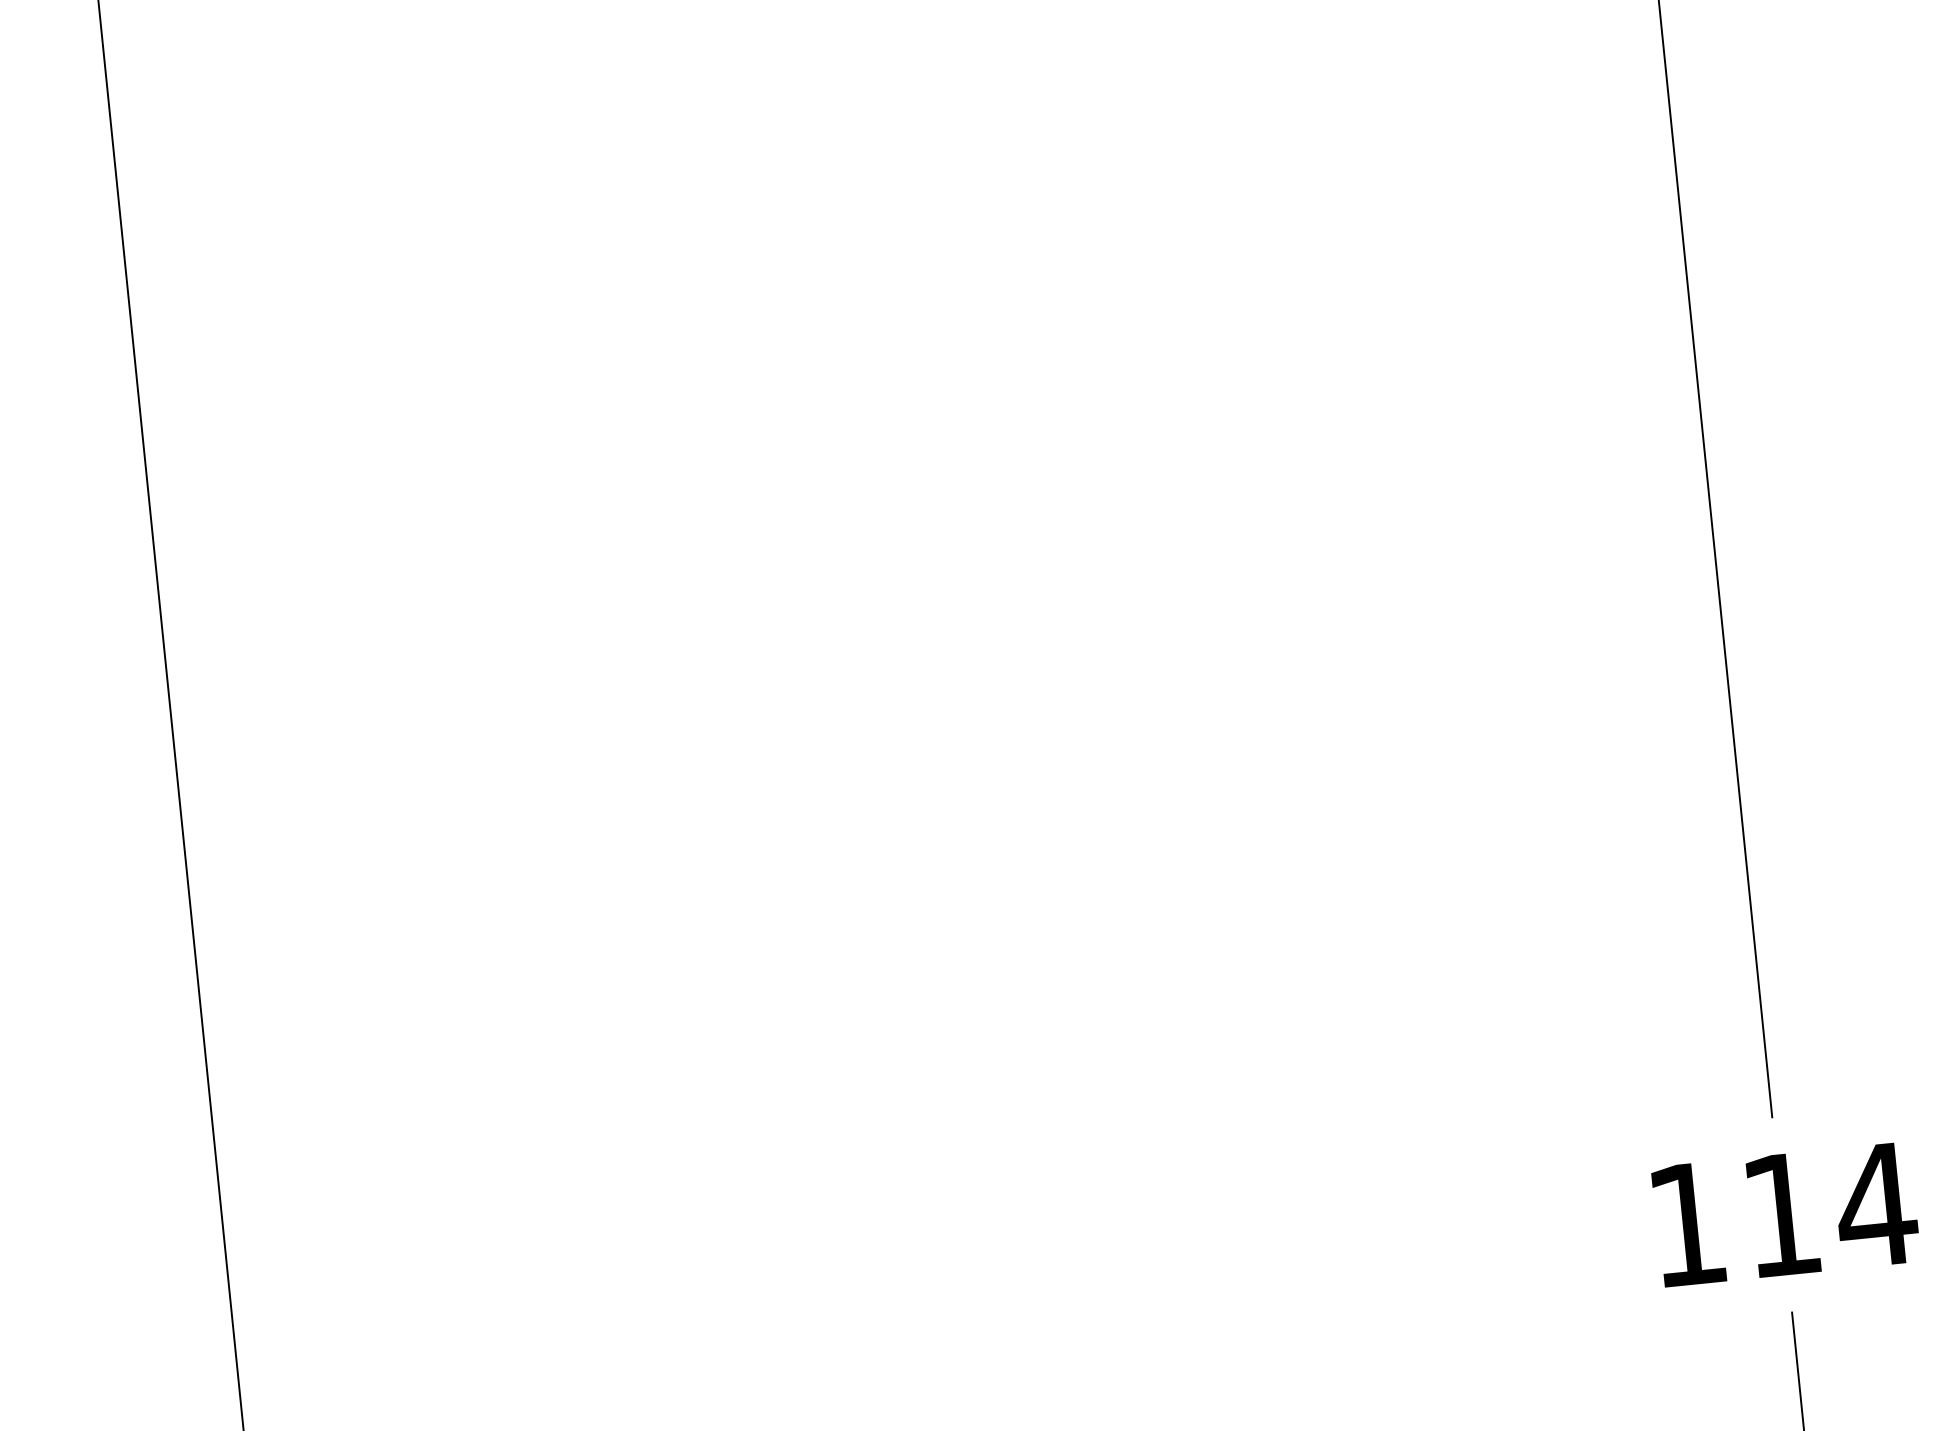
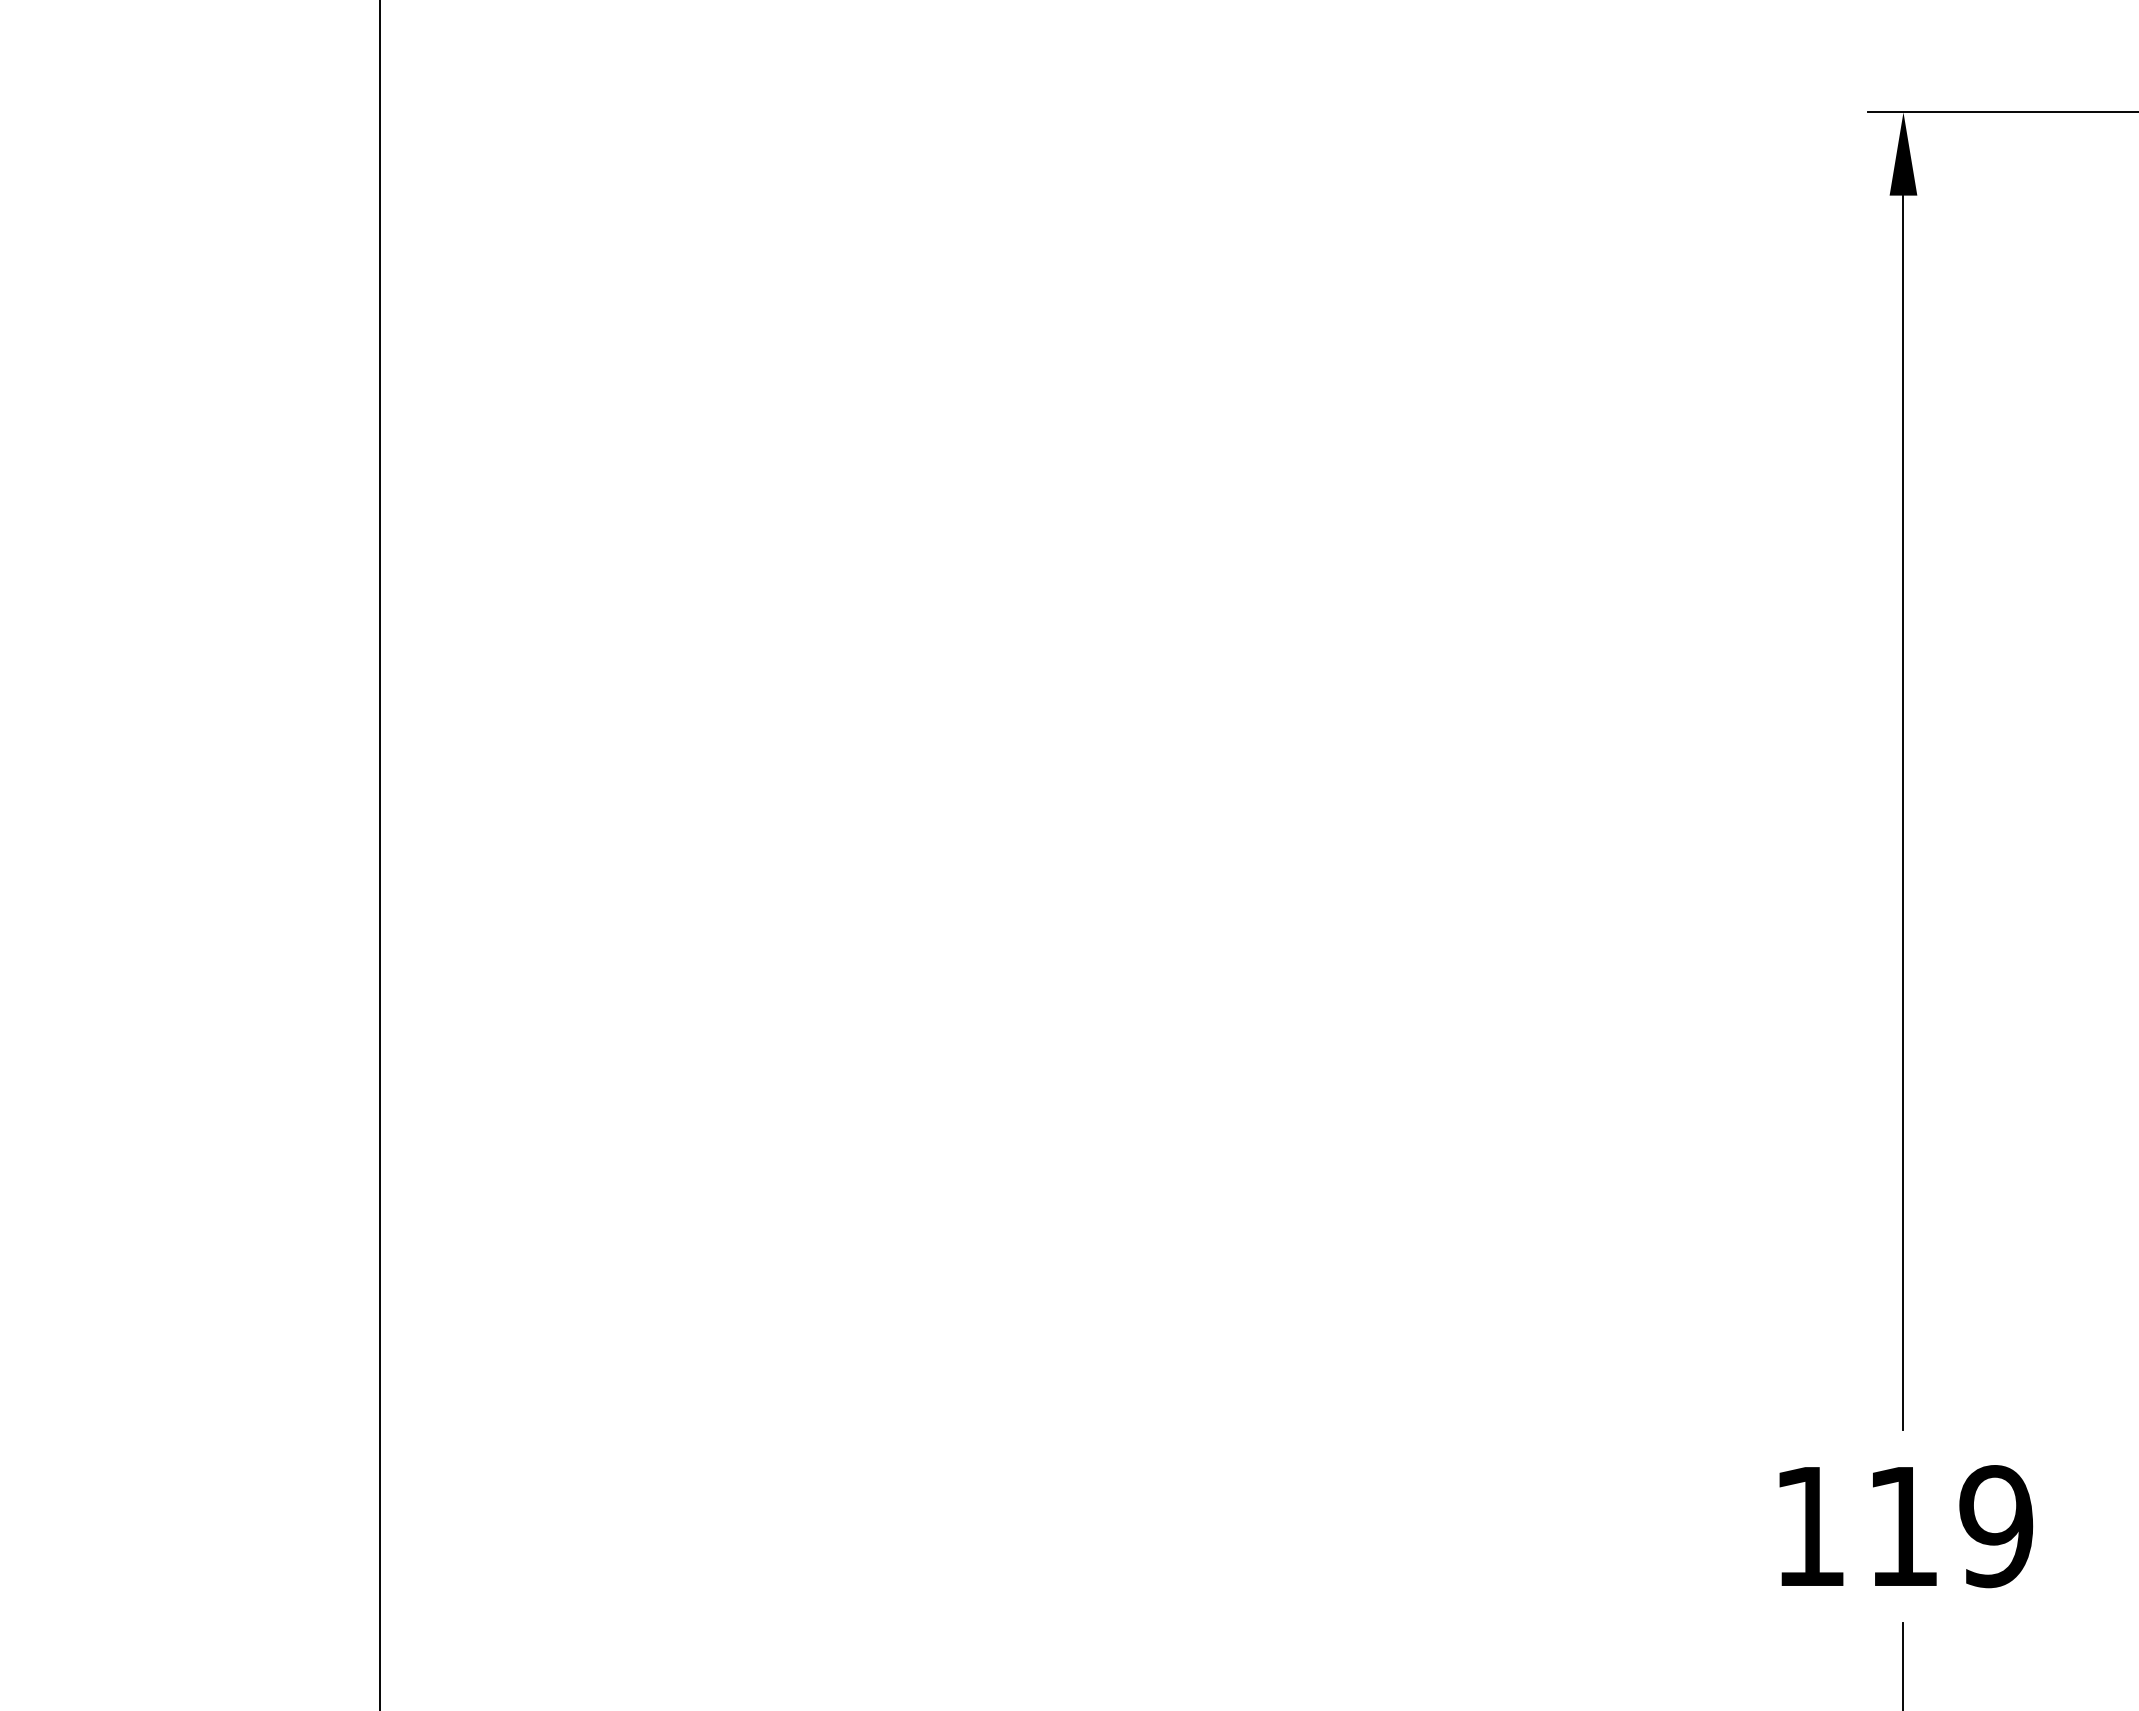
text: (1876, 1205) -> (1996, 1526), 114 -> 119

